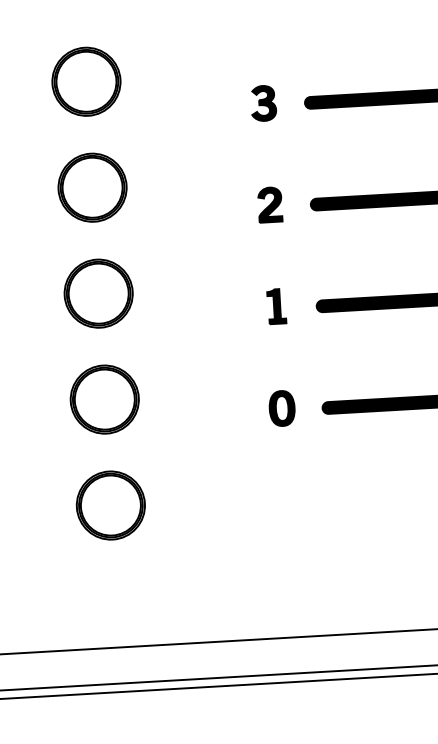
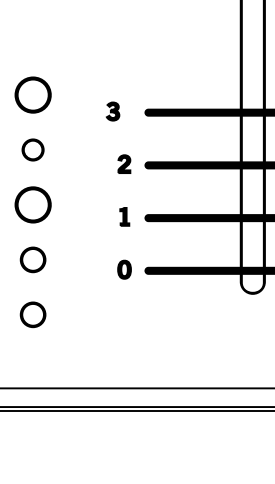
part: (264, 103) -> (113, 111), moved
part: (91, 186) -> (32, 149), size x0.6
part: (103, 399) -> (32, 259), size x0.7
part: (109, 505) -> (32, 314), size x0.7

